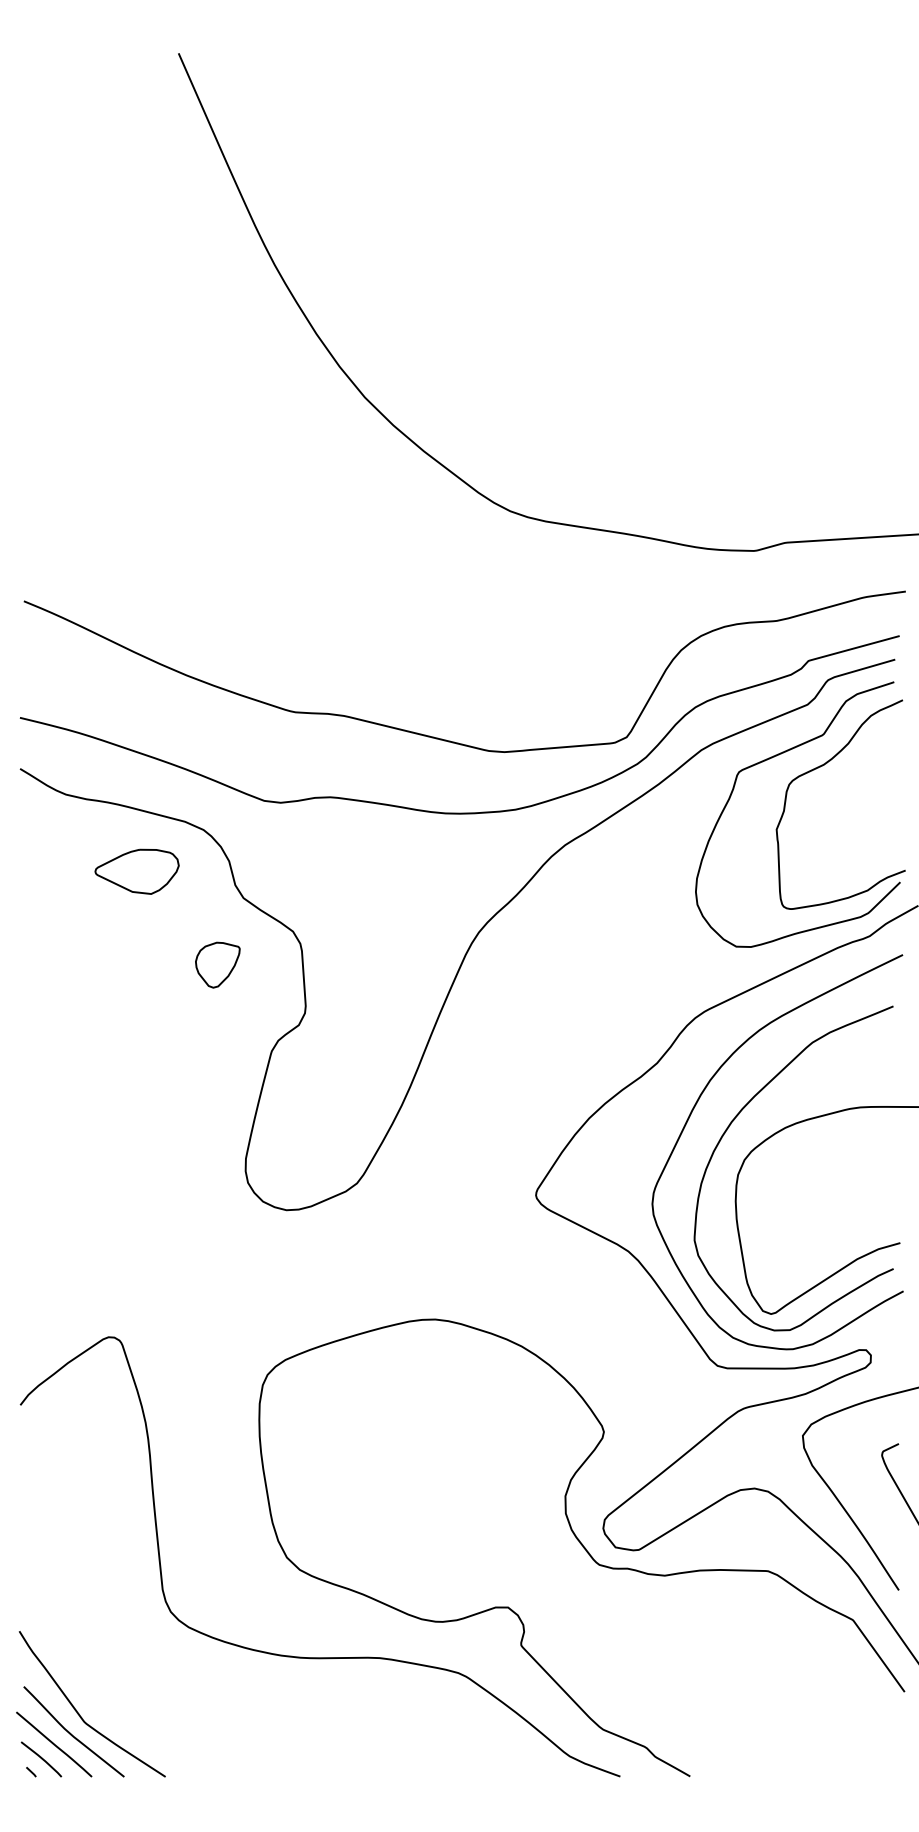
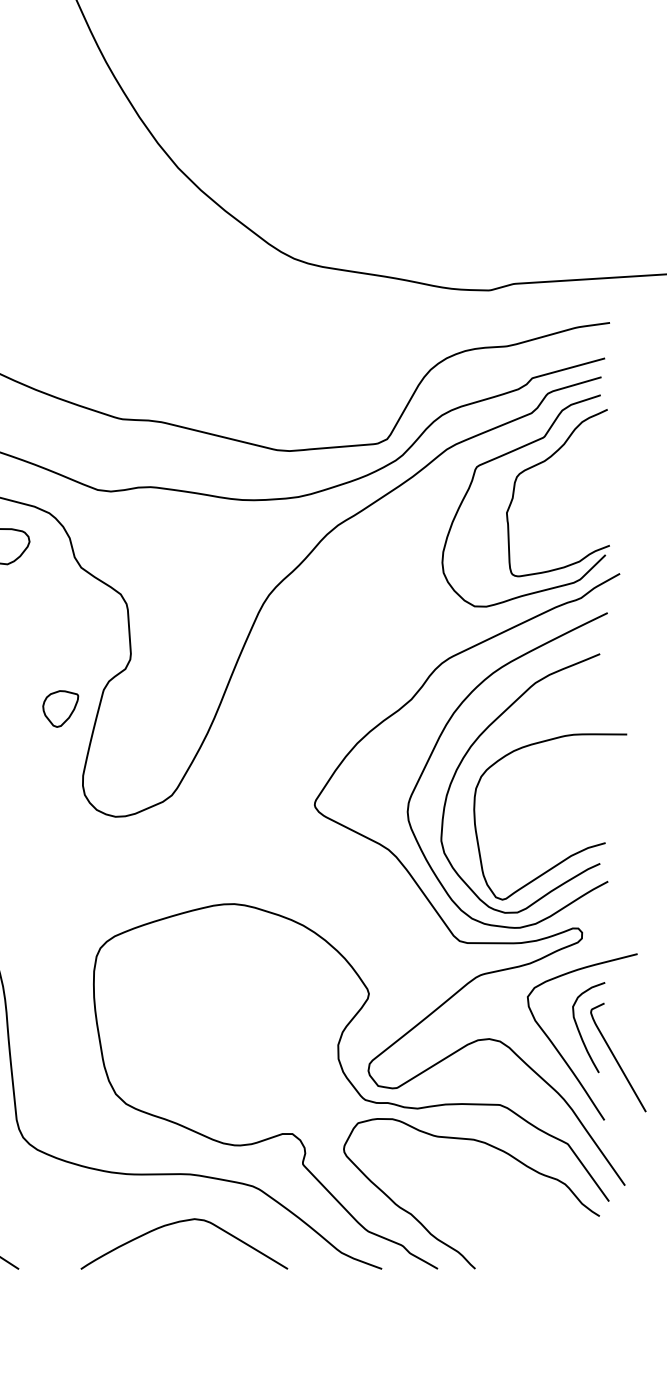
part: (217, 964) -> (60, 708), moved
curve: (868, 1479) -> (580, 1031), added
curve: (761, 1625) -> (494, 1148), added
curve: (366, 1718) -> (179, 1222), added

